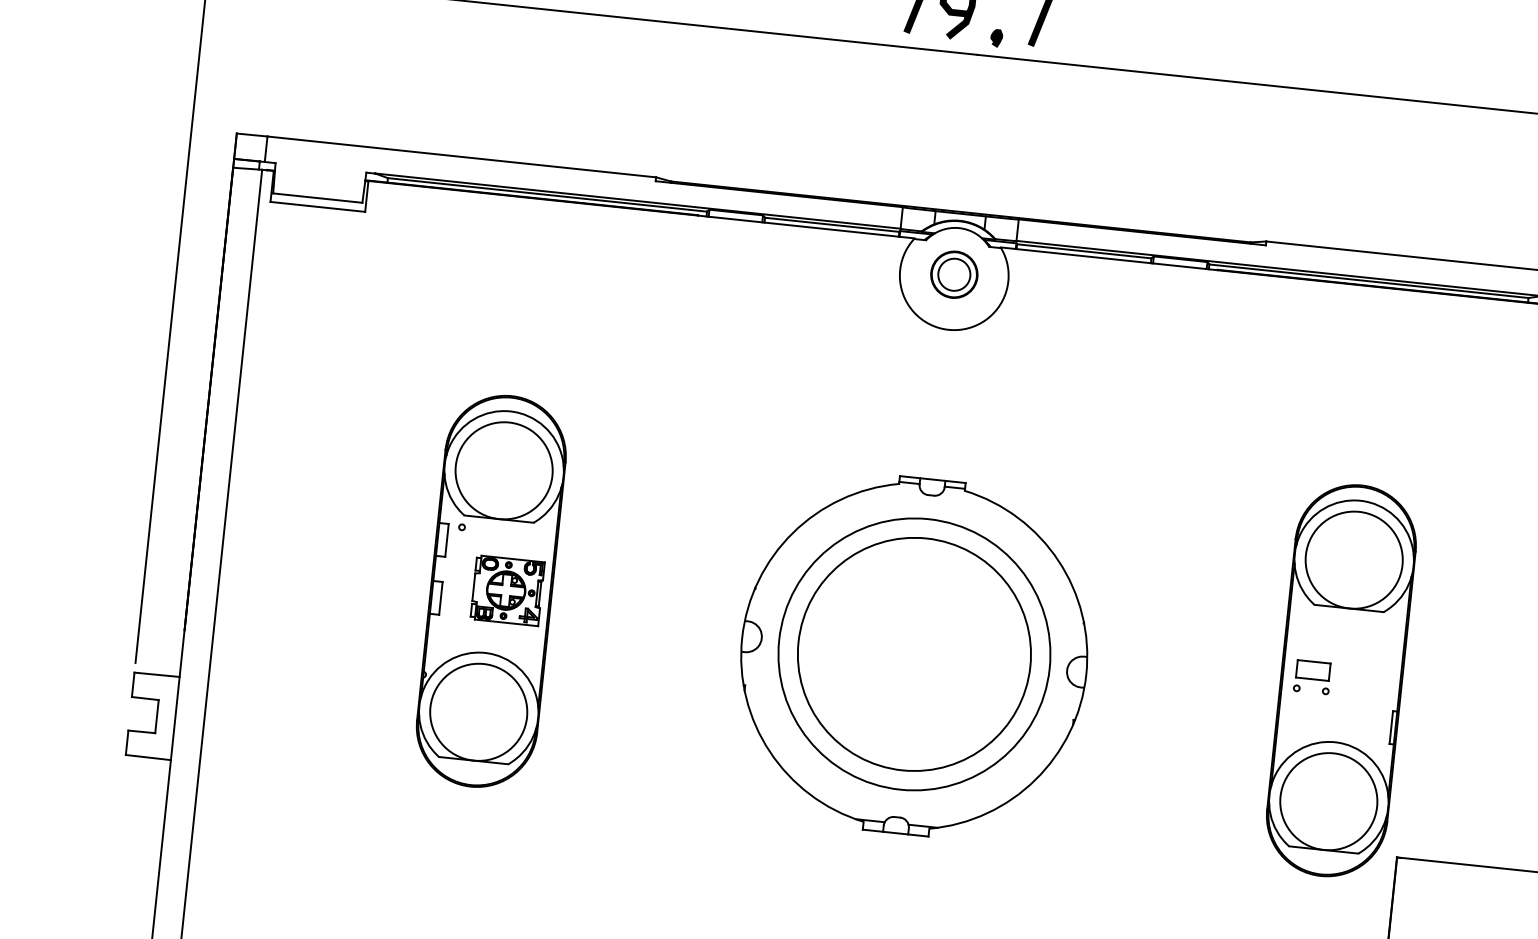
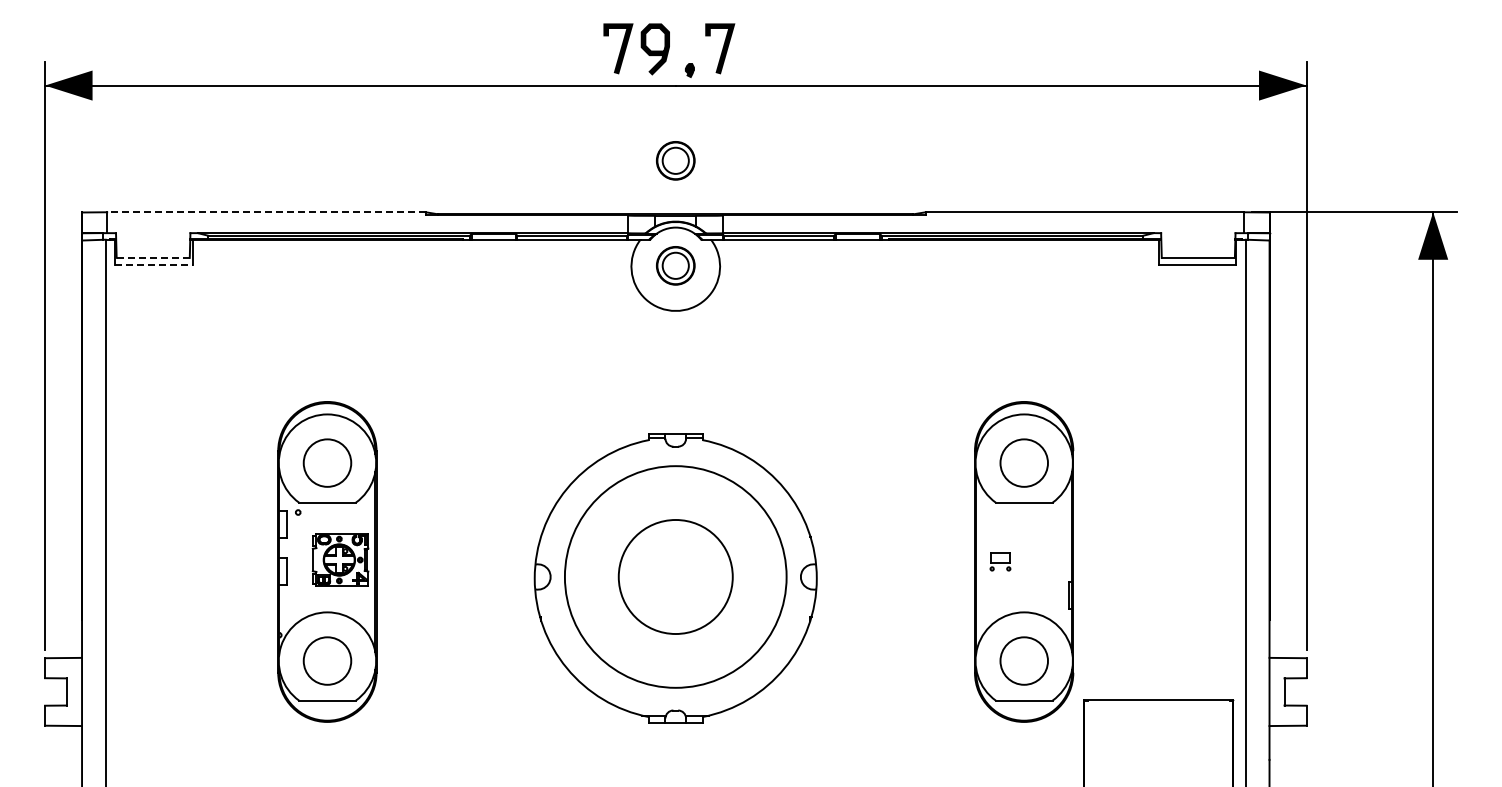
part: (967, 146) -> (675, 160), added
line: (460, 157) -> (265, 212), solid -> dashed
line: (318, 197) -> (153, 257), solid -> dashed
line: (318, 207) -> (154, 265), solid -> dashed
circle: (504, 470) -> (327, 462), size x0.6
circle: (1353, 559) -> (1023, 462), size x0.6
circle: (914, 653) -> (675, 576), size x0.6
part: (1312, 677) -> (1000, 561), size x0.7
circle: (478, 711) -> (327, 660), size x0.6
circle: (1327, 800) -> (1023, 660), size x0.6

